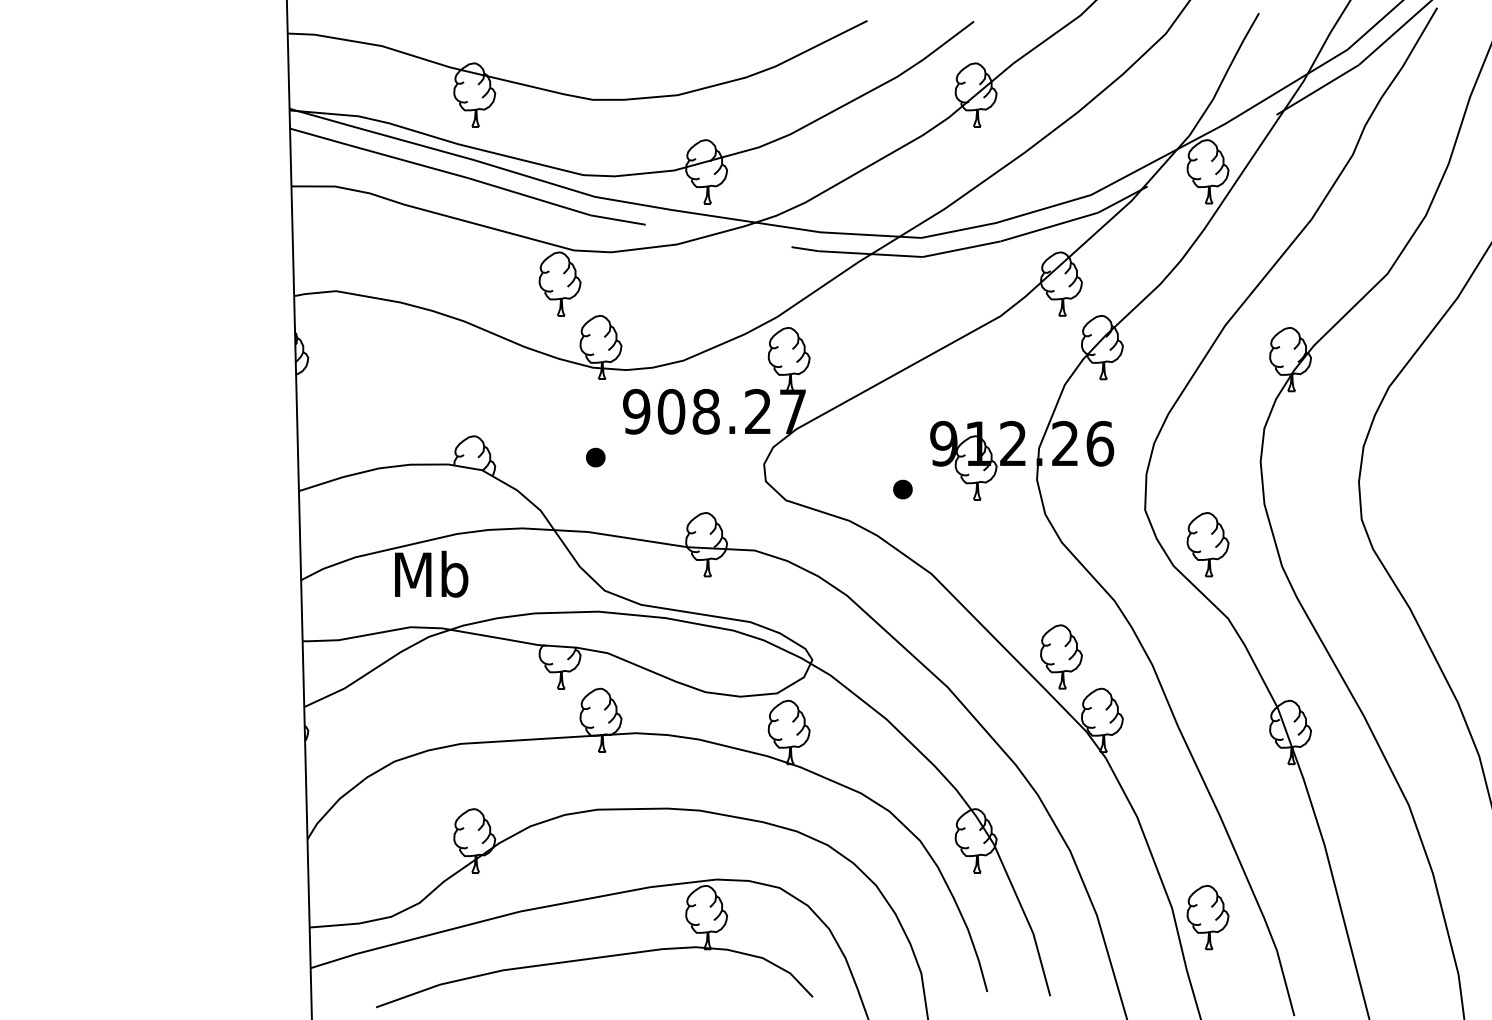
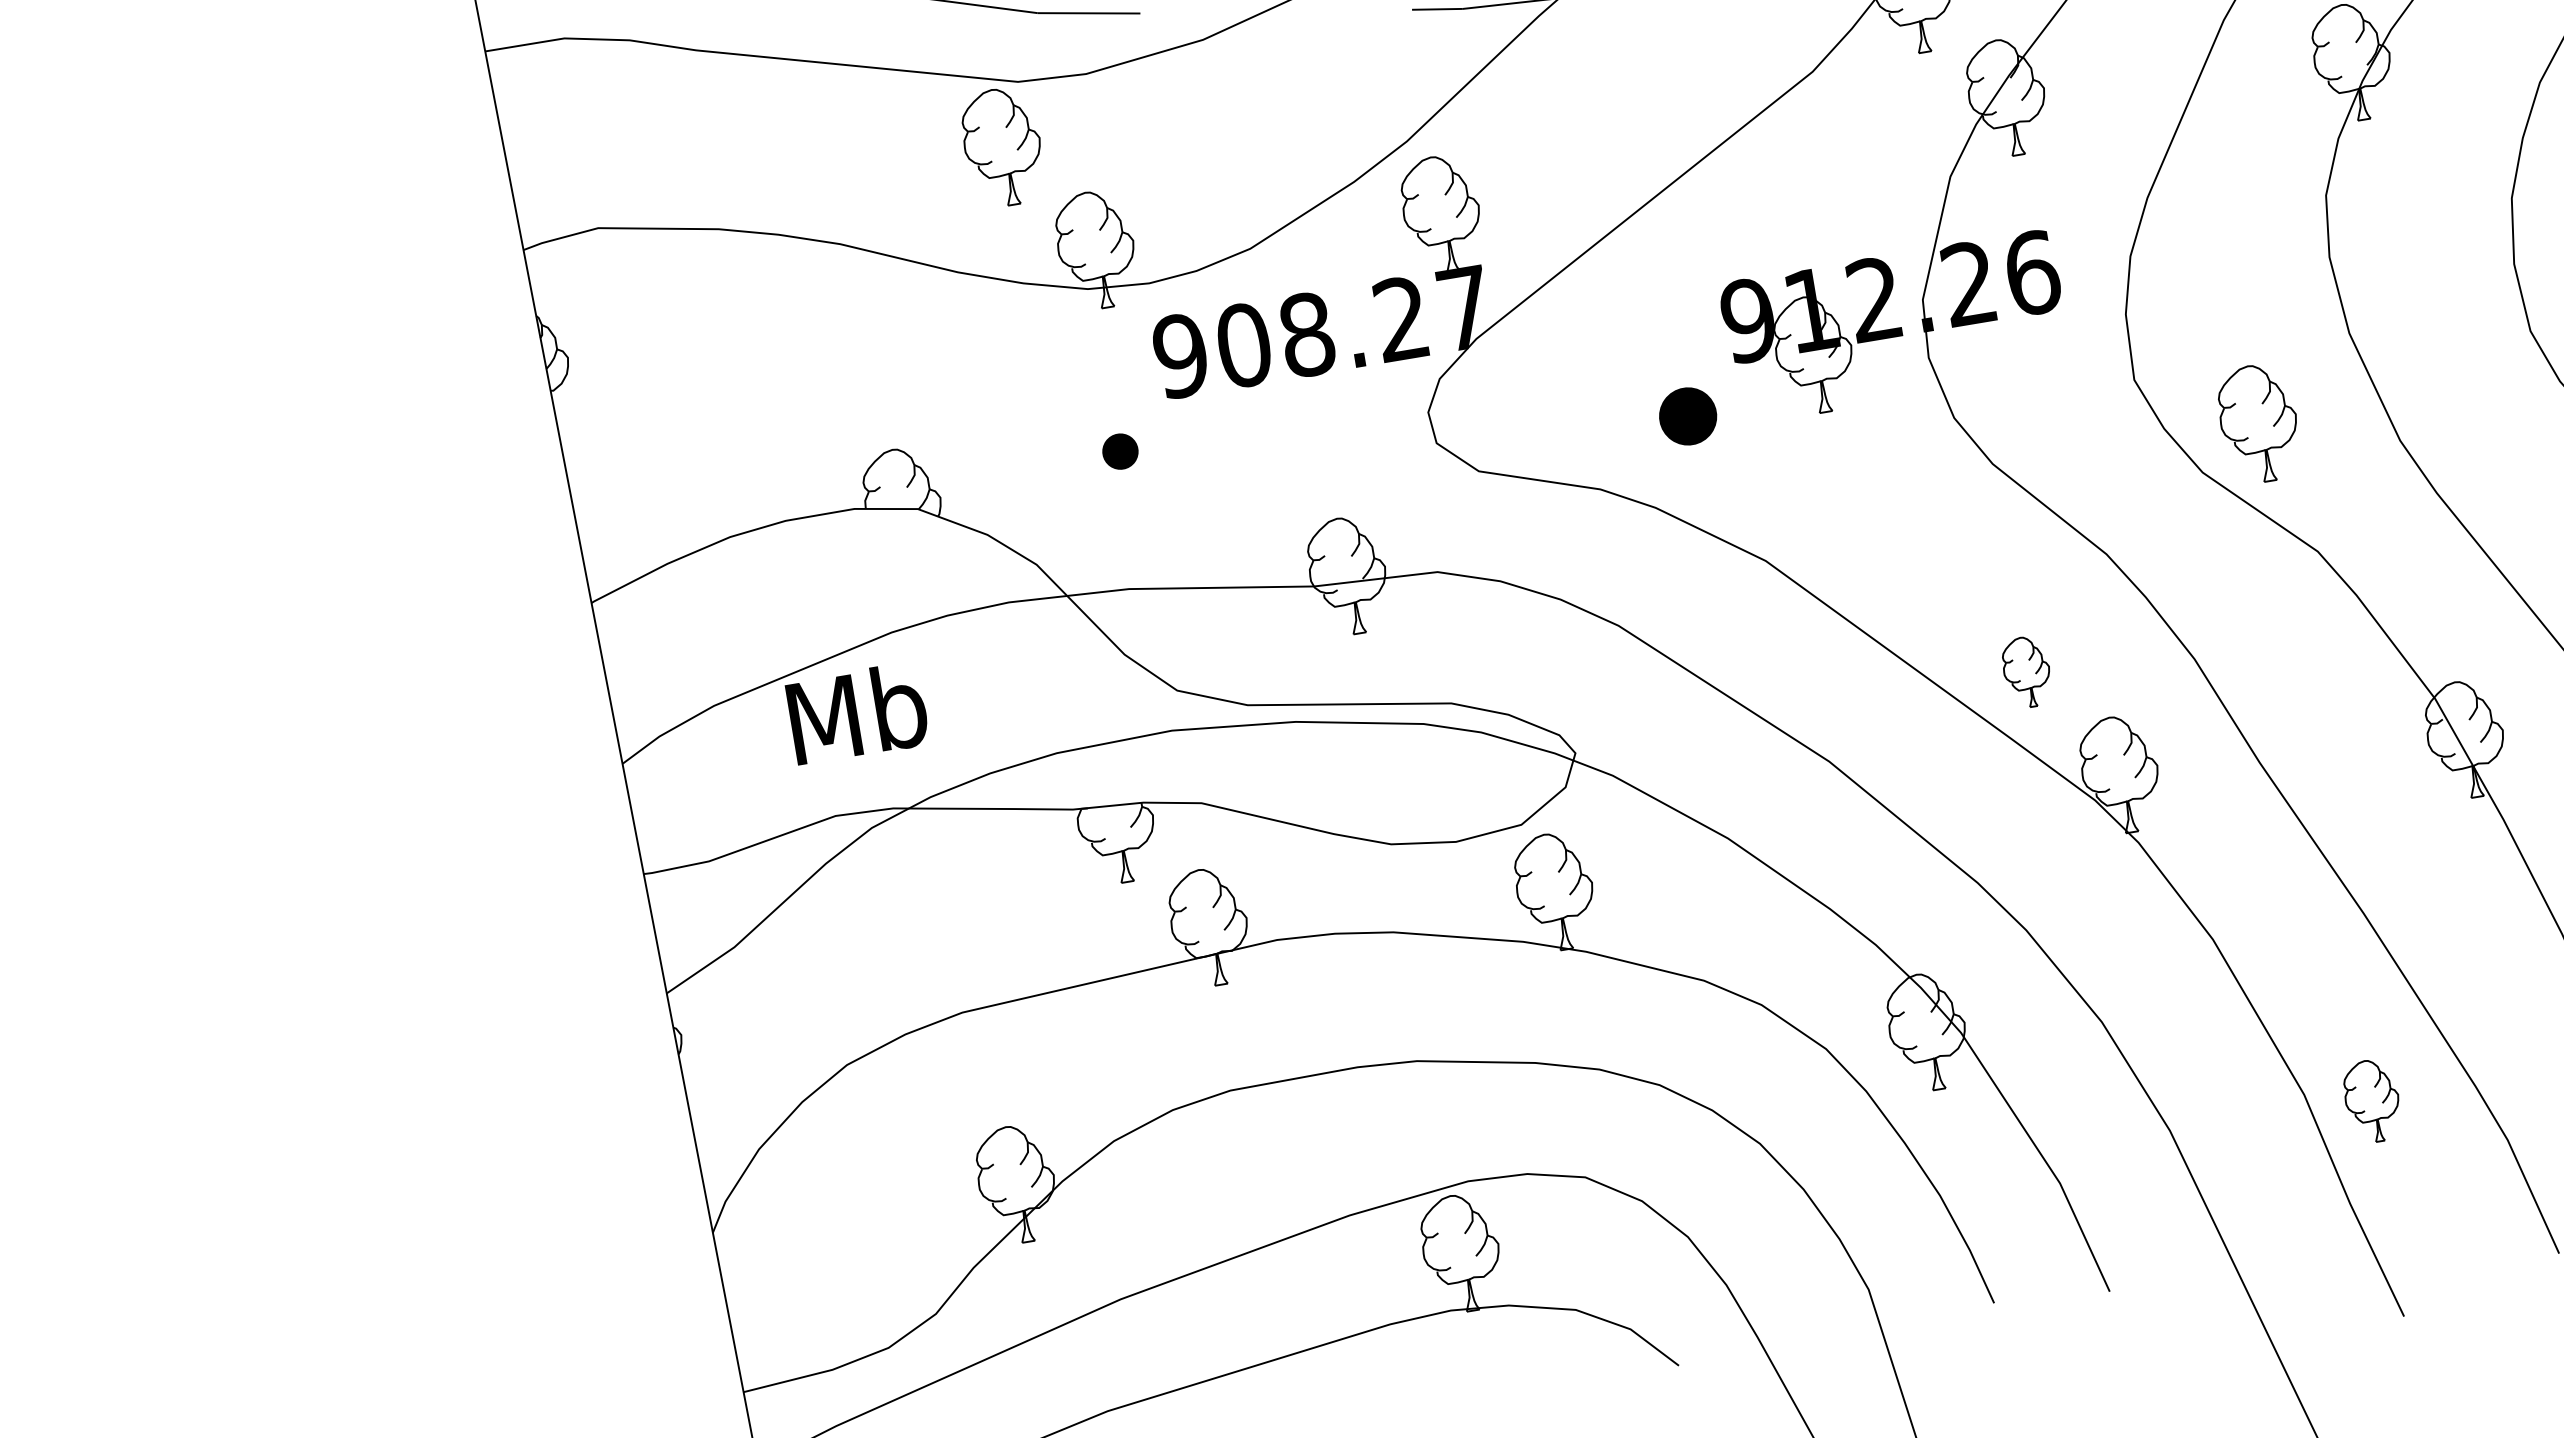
part: (902, 489) -> (1687, 416), size x1.6
part: (1061, 656) -> (2026, 671), size x0.6
part: (1207, 917) -> (2371, 1101), size x0.7

